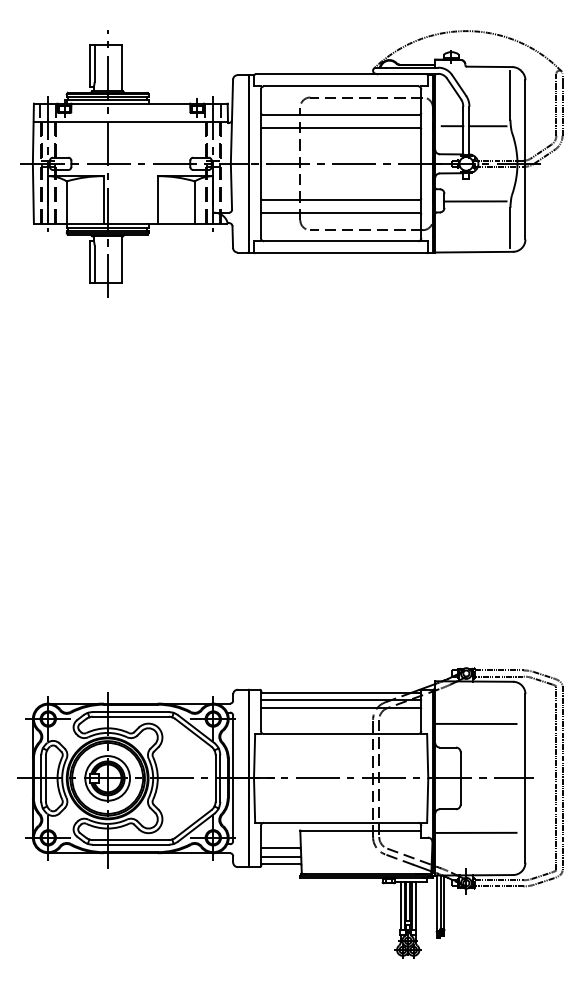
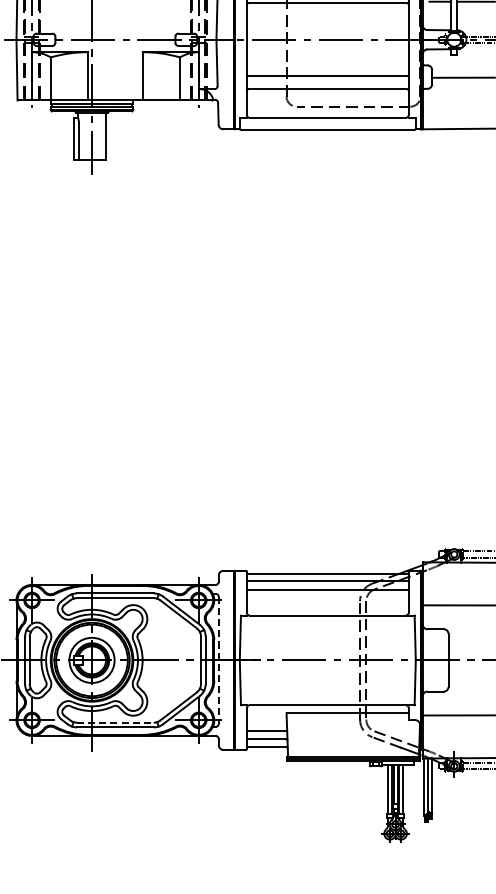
line: (233, 778) -> (219, 660), solid -> dashed
line: (130, 840) -> (115, 723), solid -> dashed

